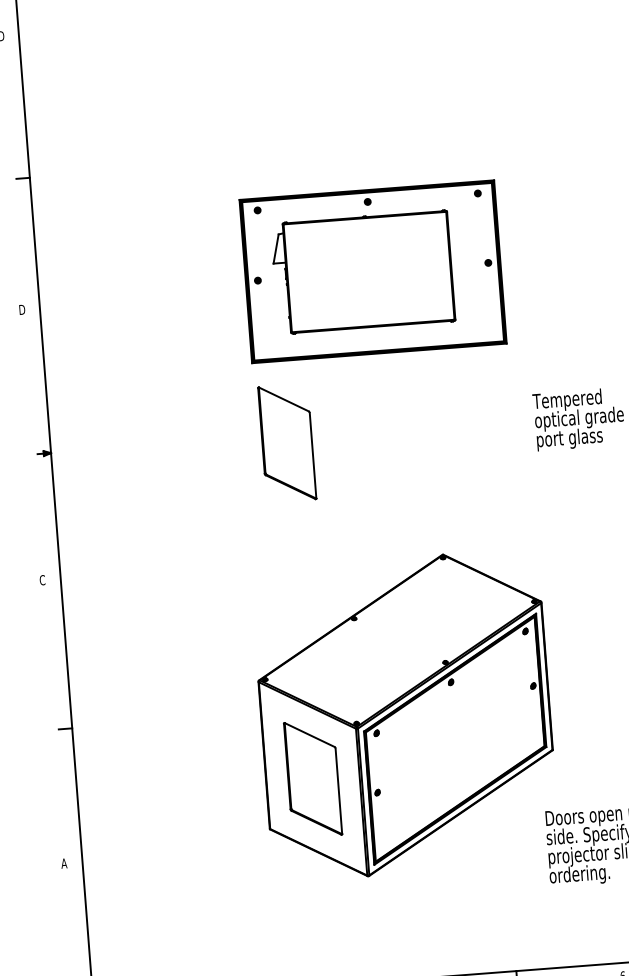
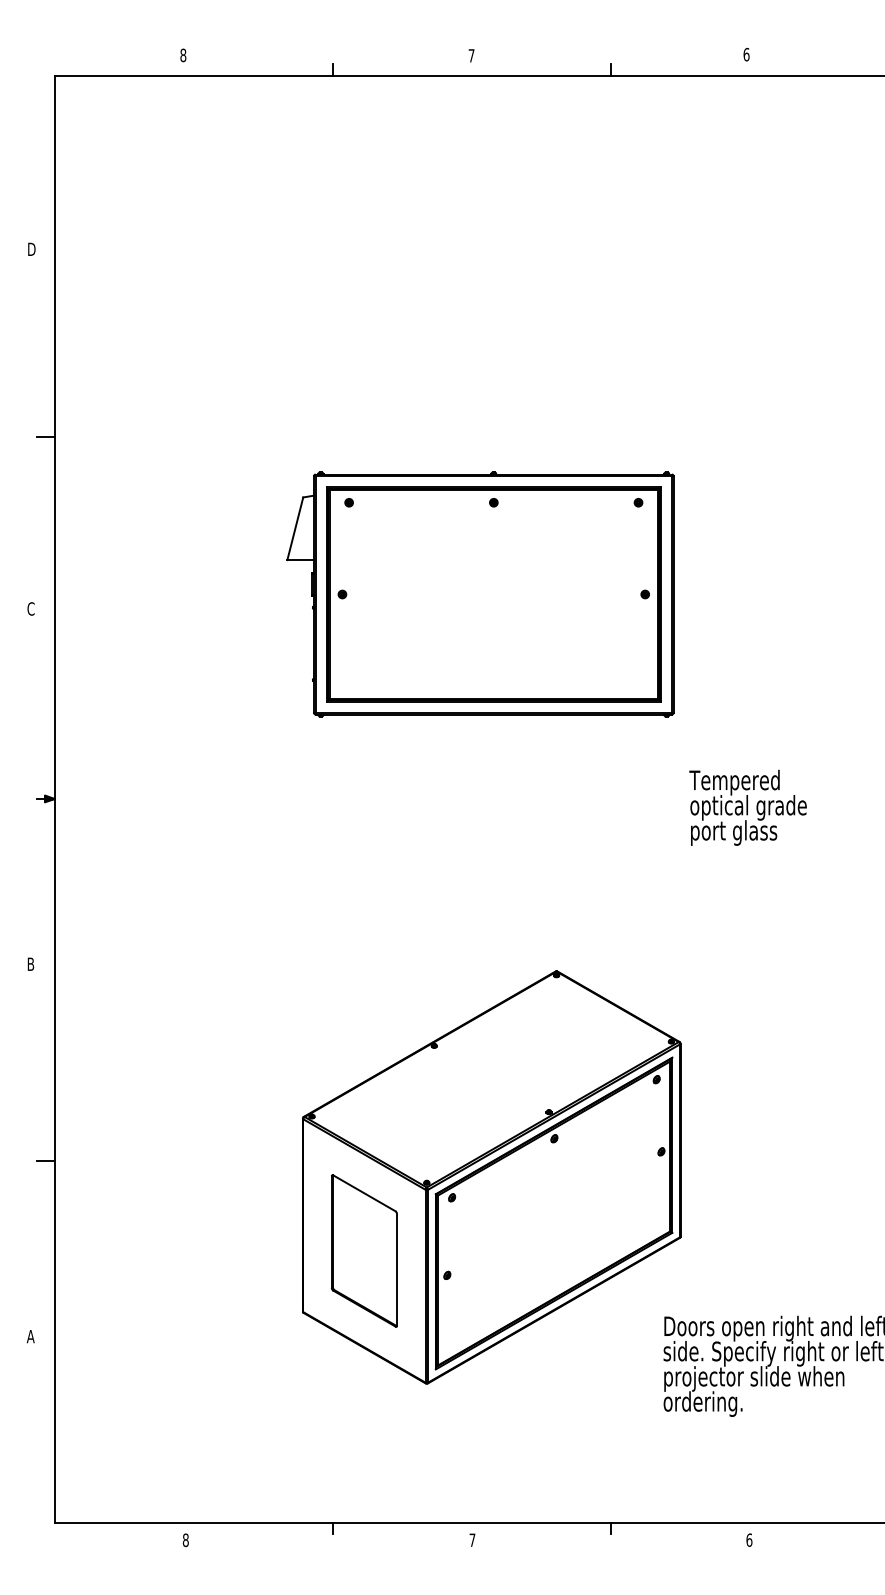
part: (362, 272) -> (480, 594), size x1.67
text: (22, 309) -> (31, 608), D -> C
part: (287, 442) -> (364, 809), removed
text: (42, 580) -> (30, 964), C -> B

